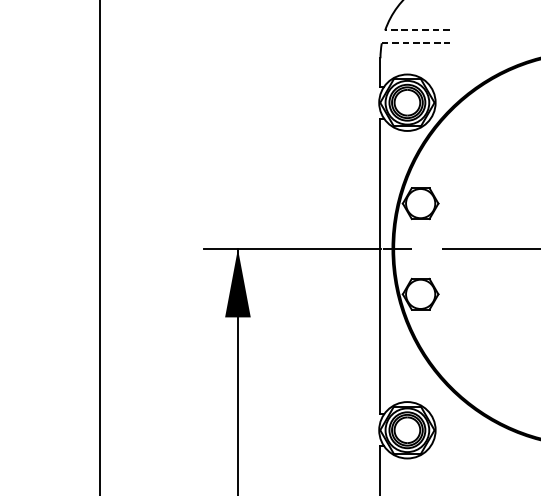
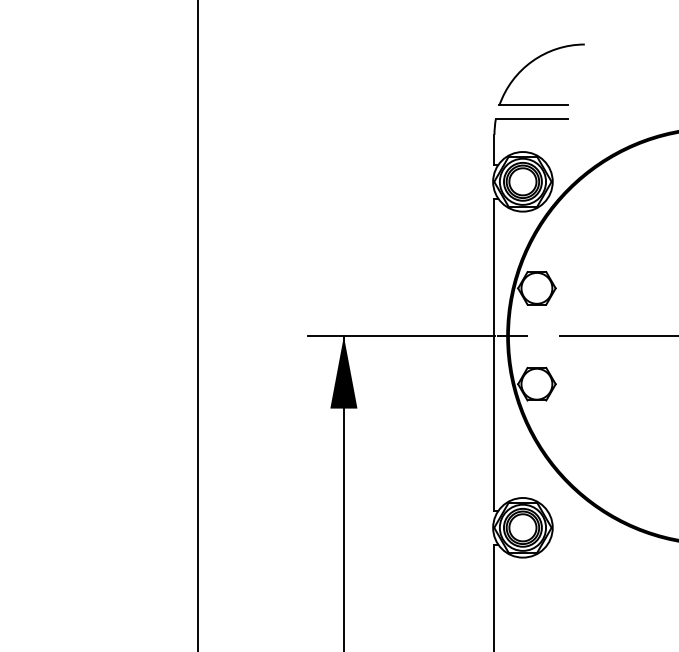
line: (417, 30) -> (533, 105), dashed -> solid
line: (415, 43) -> (531, 119), dashed -> solid

